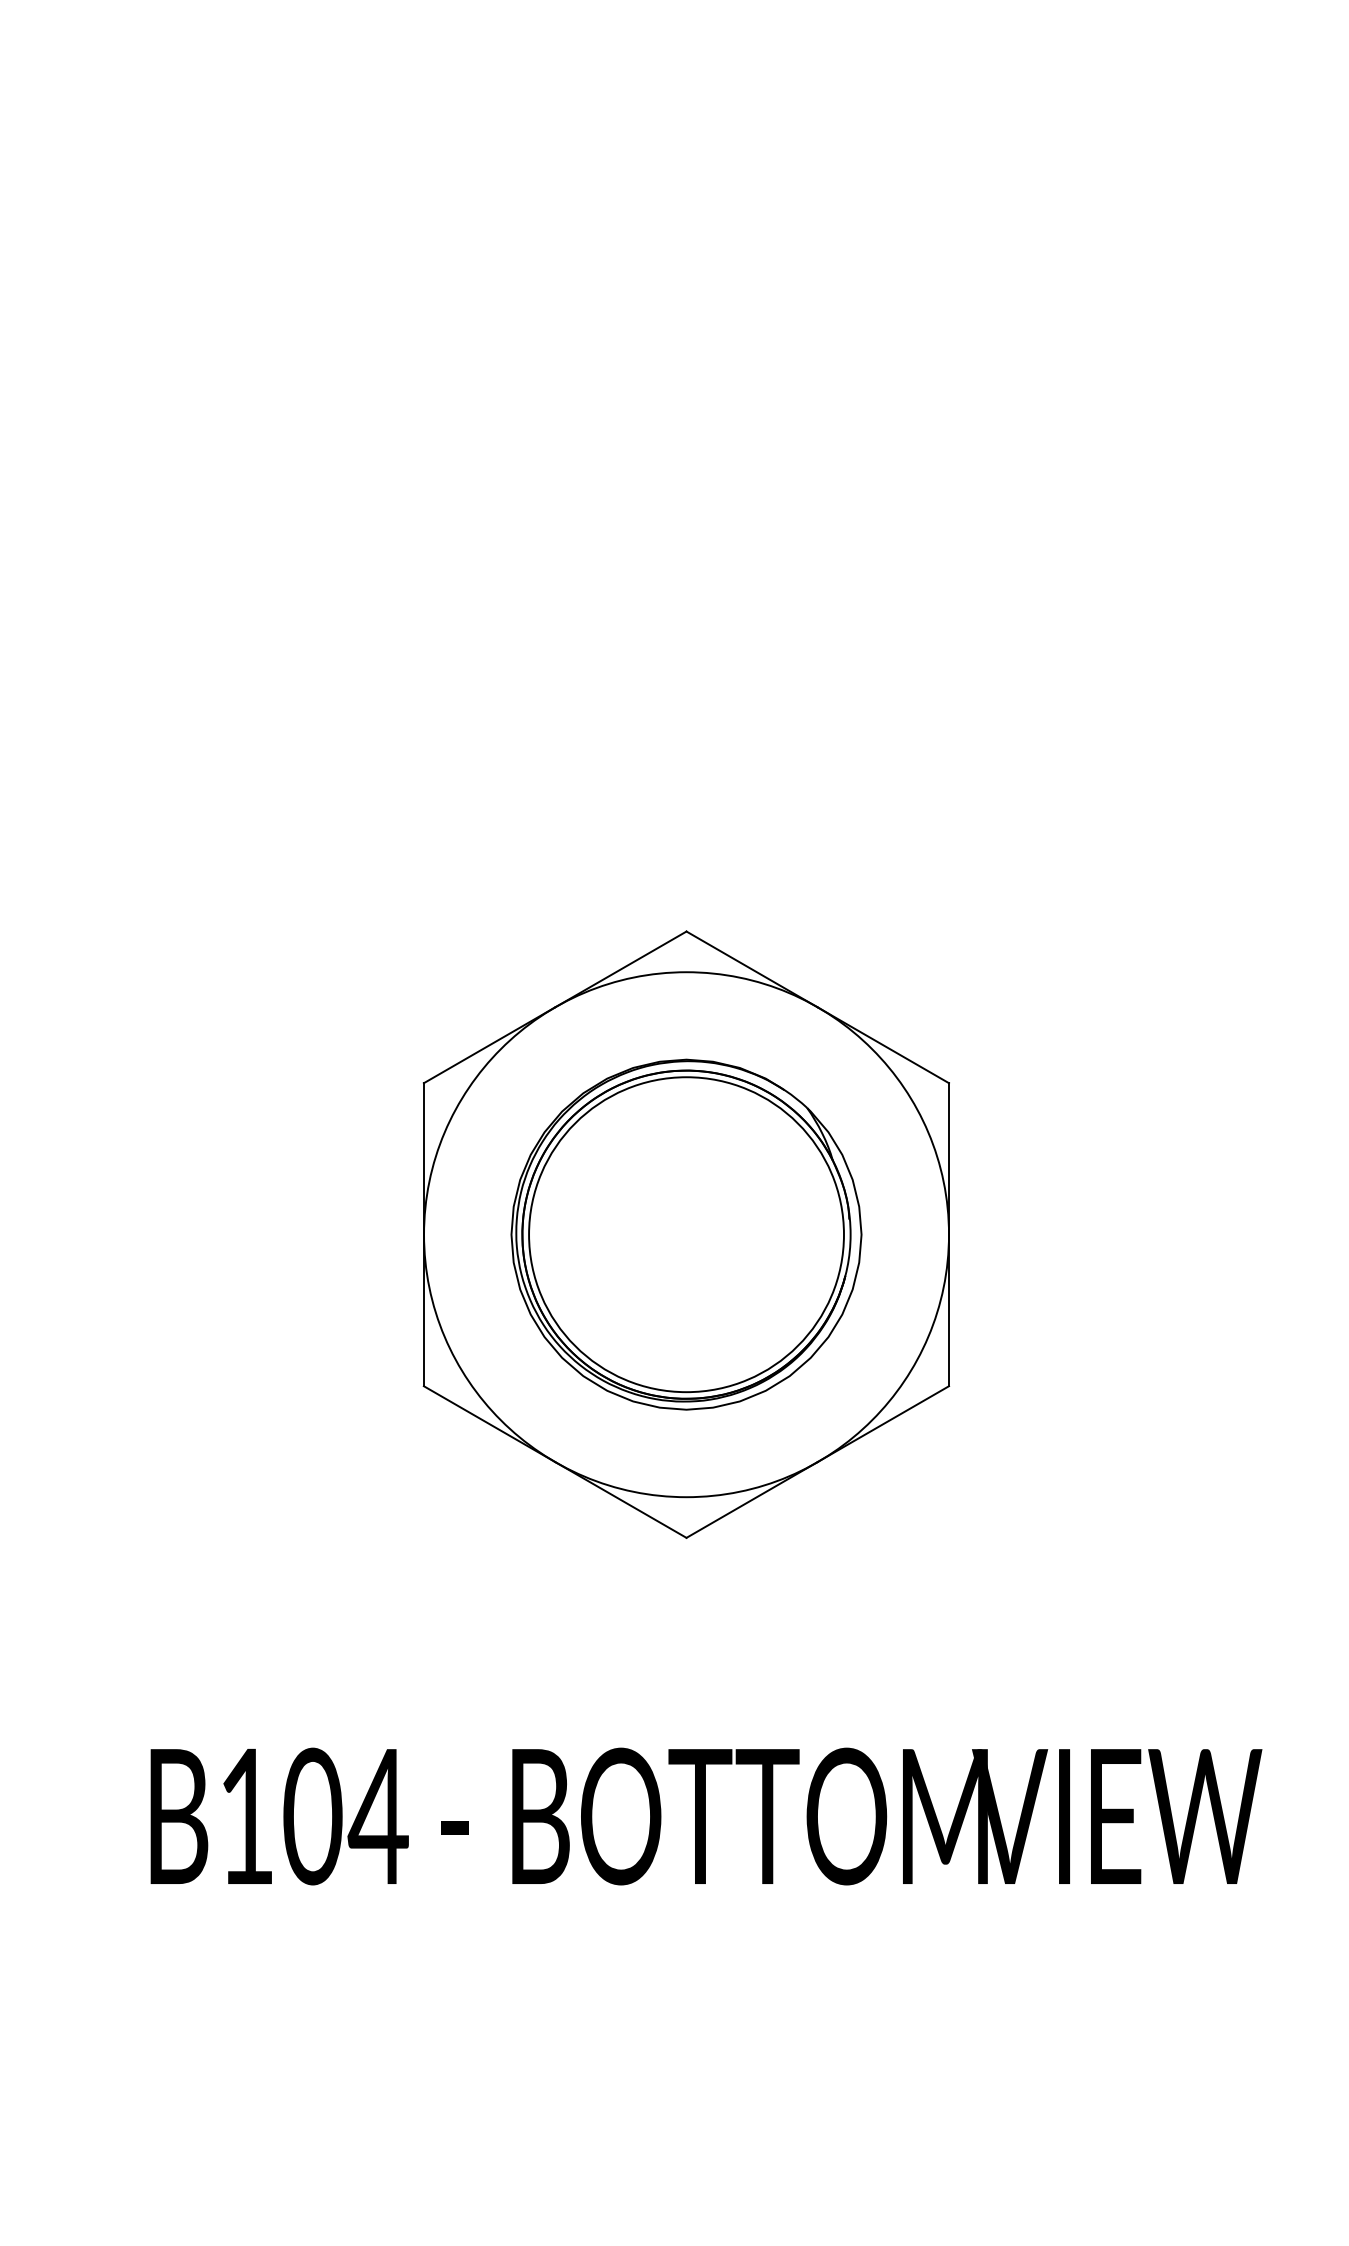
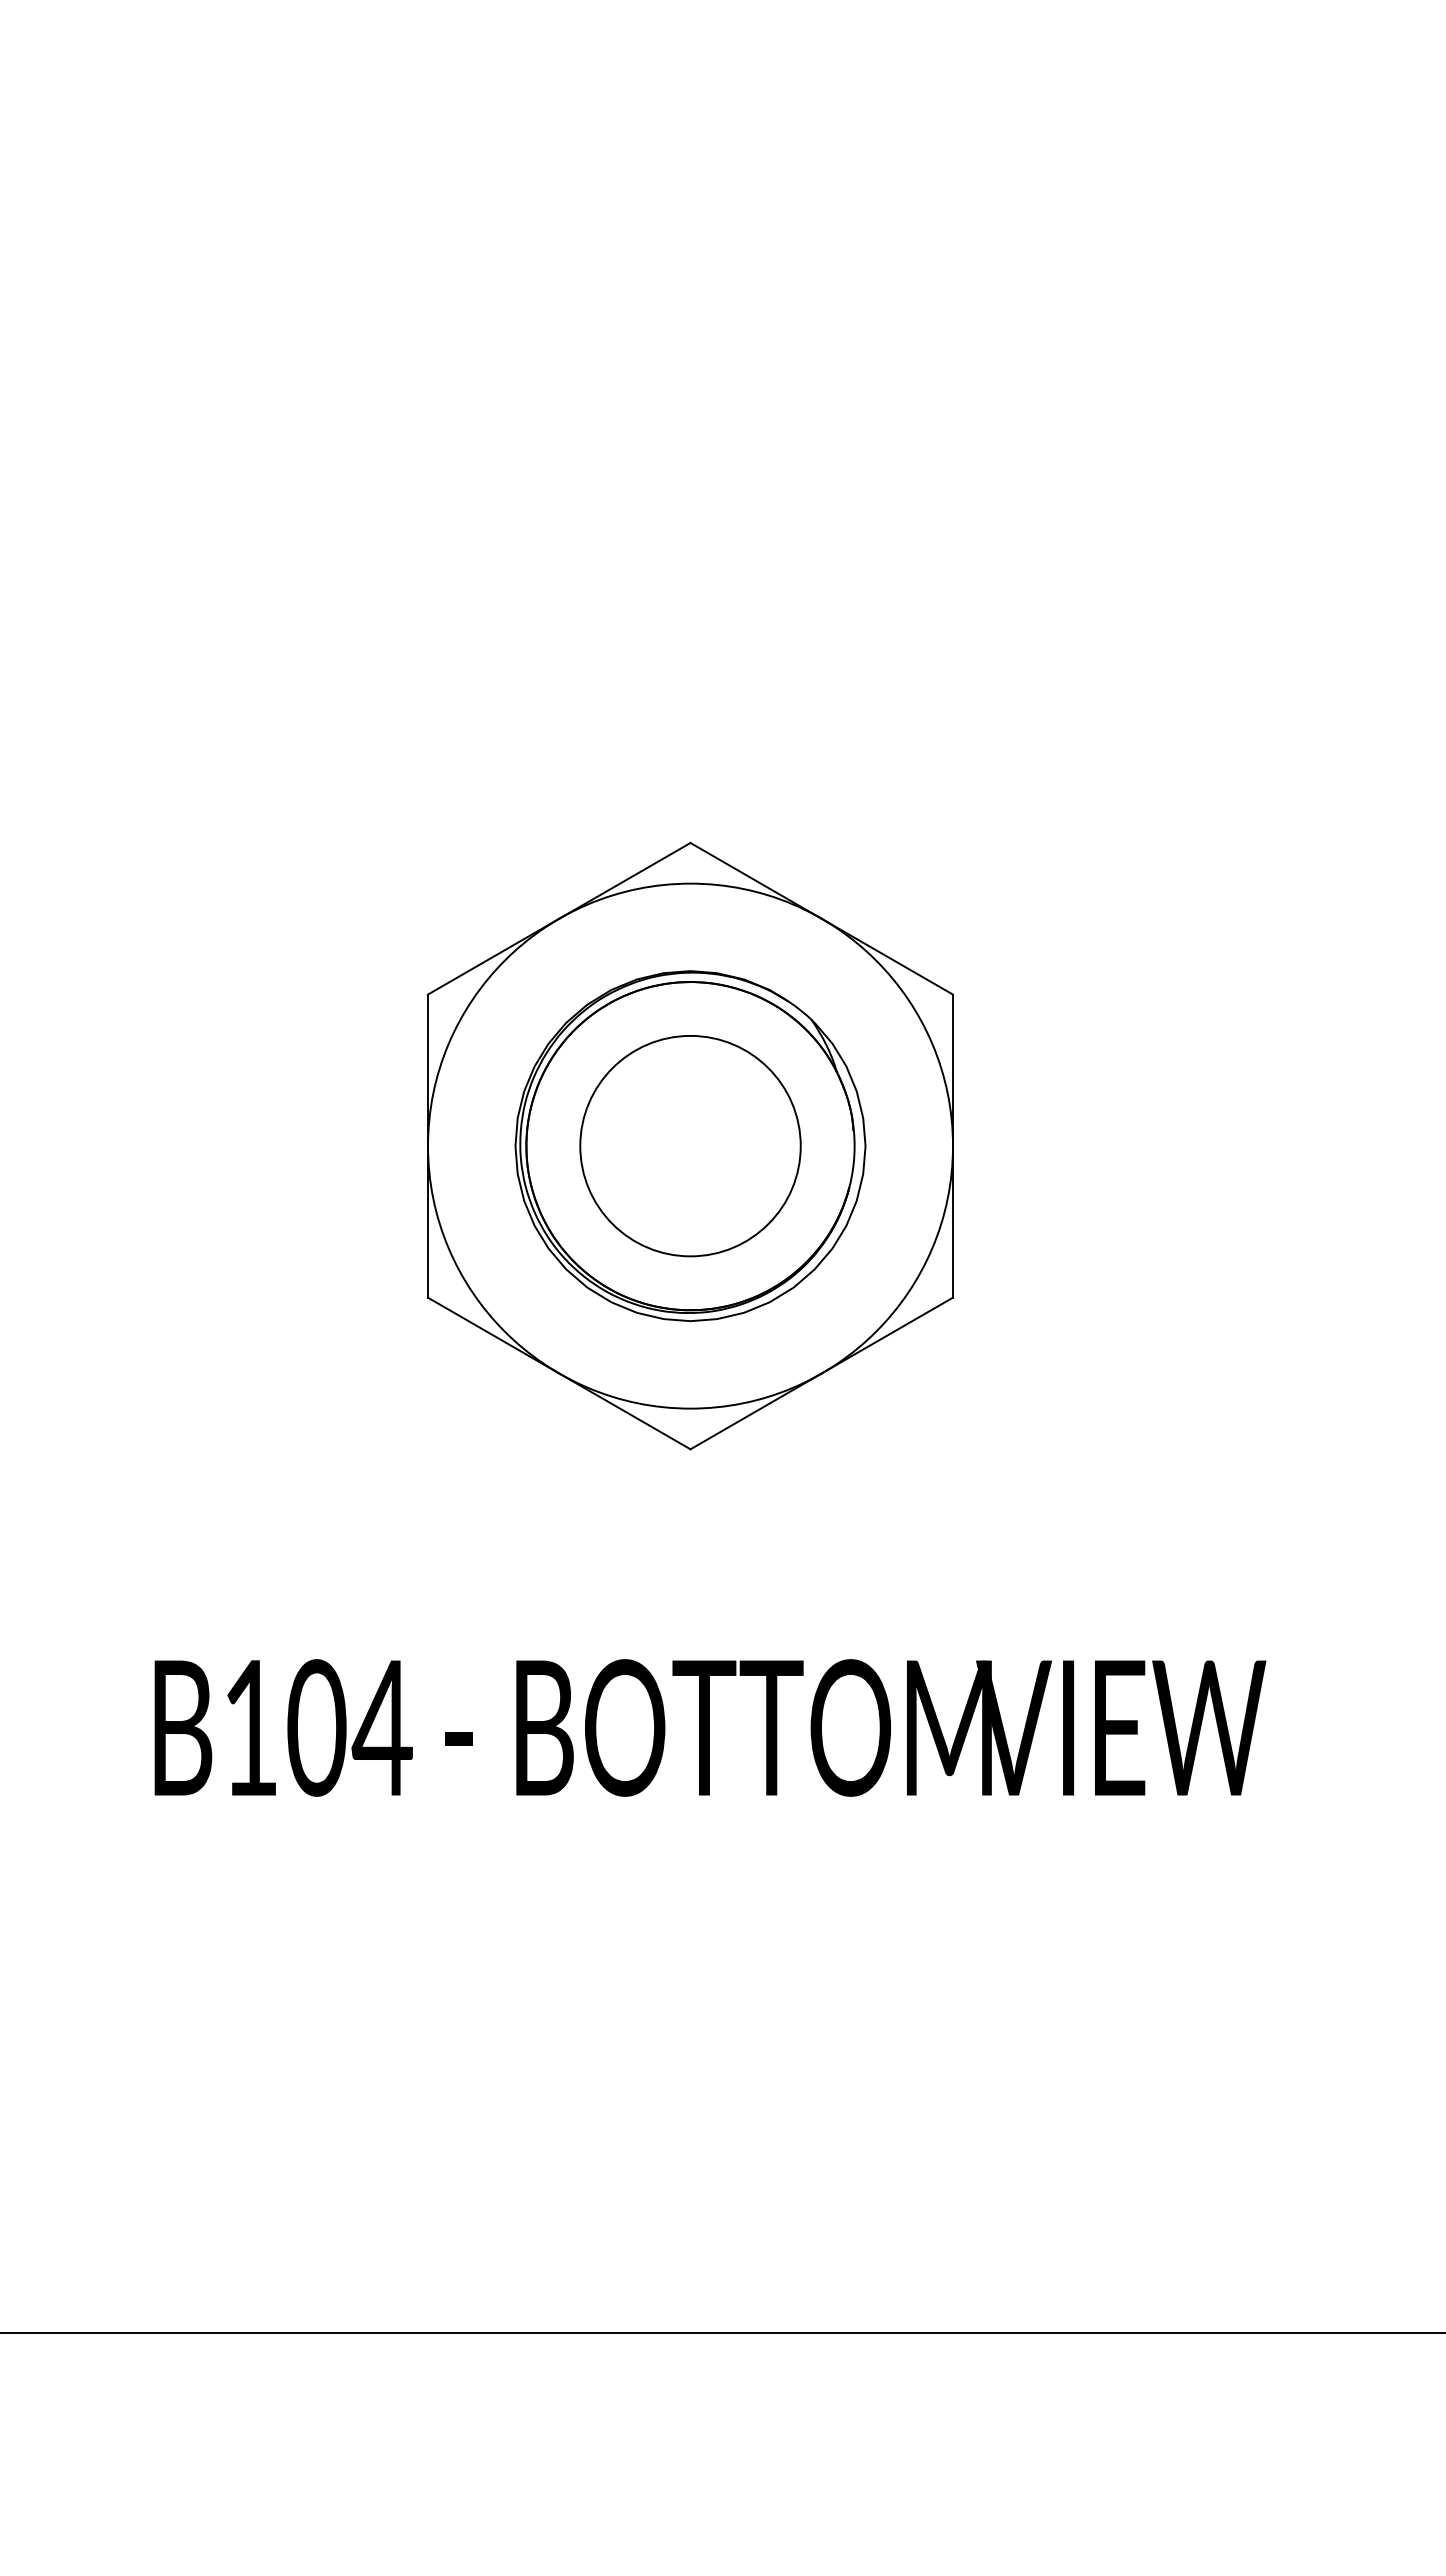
circle: (686, 1234) -> (690, 1145), size x0.7

